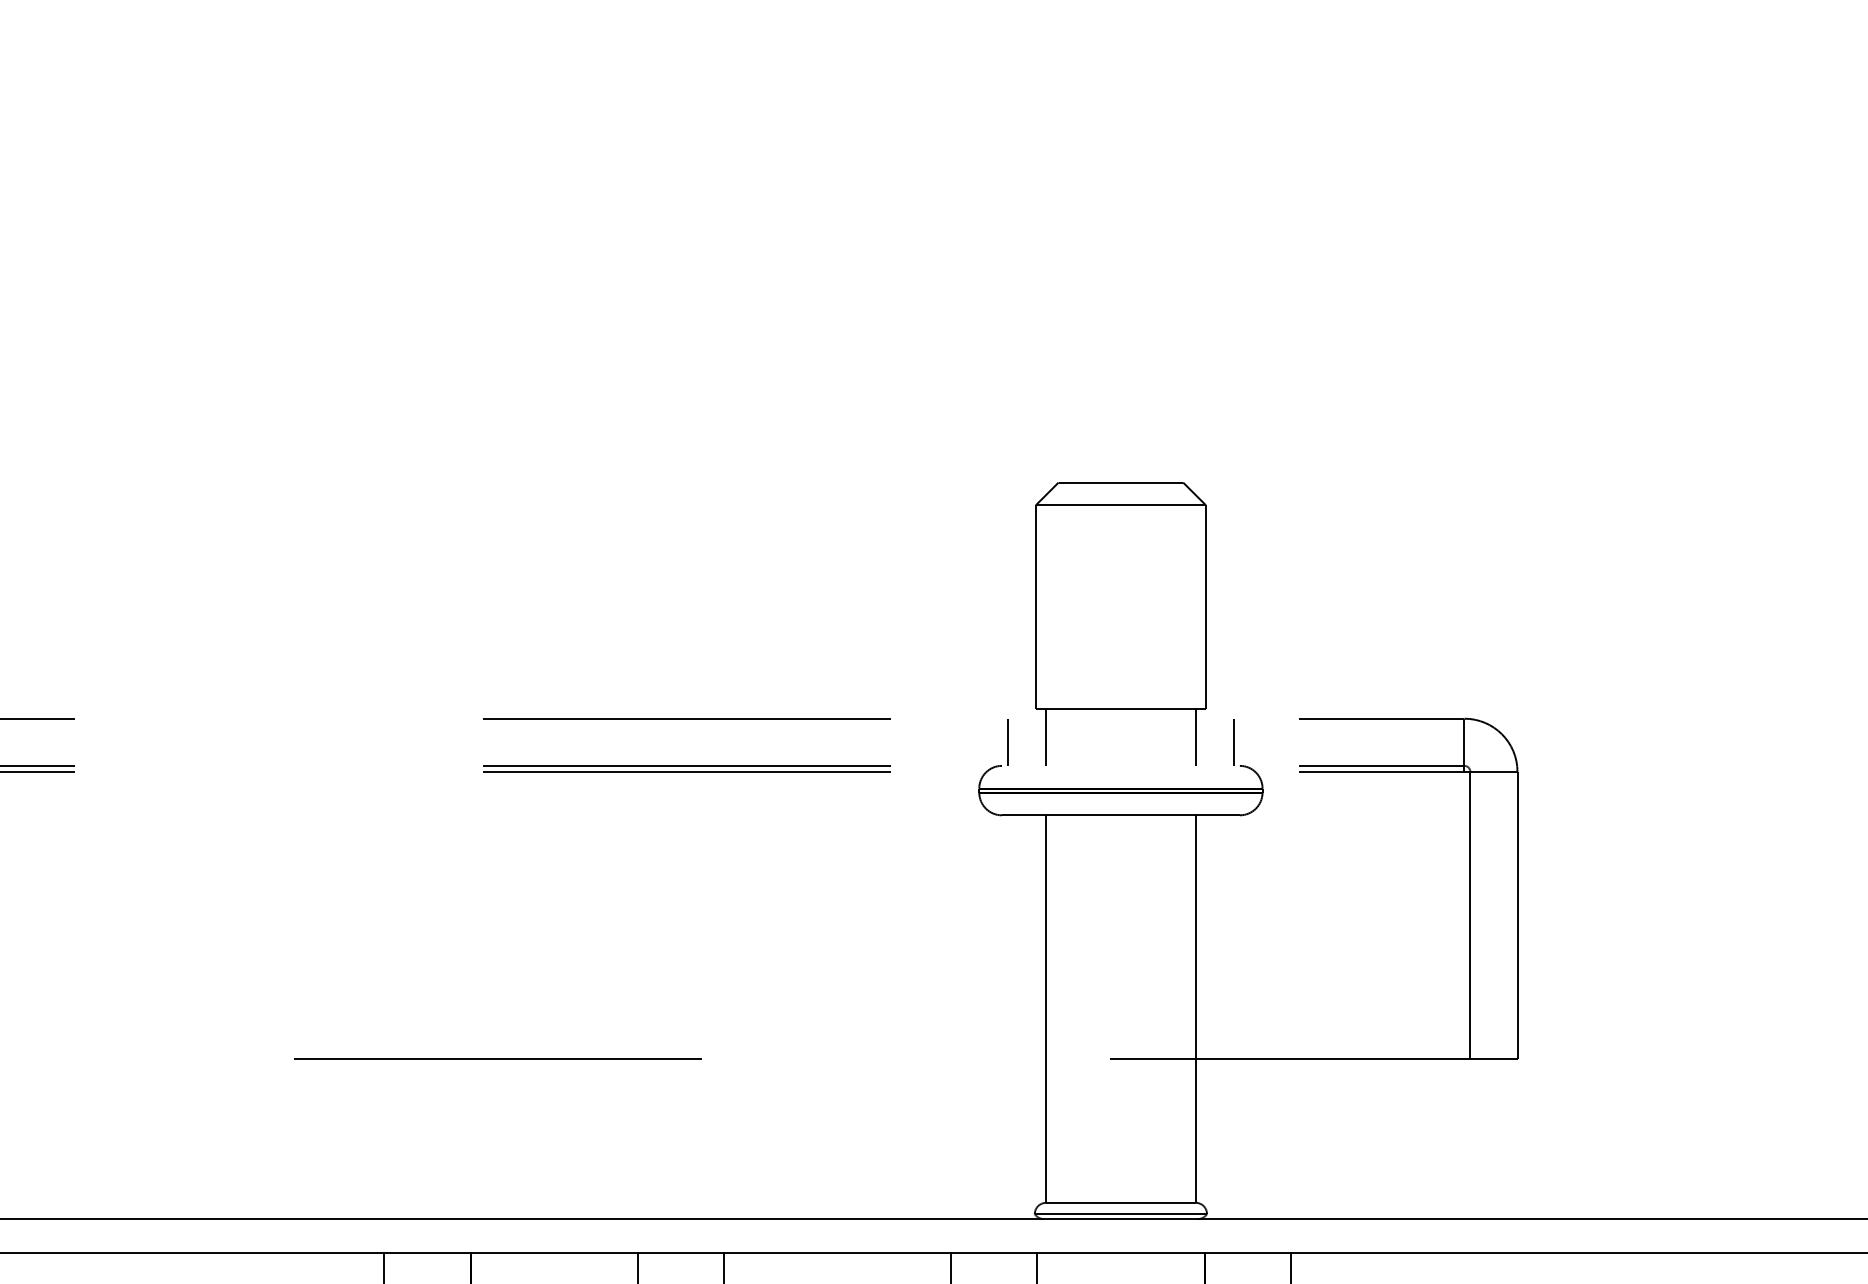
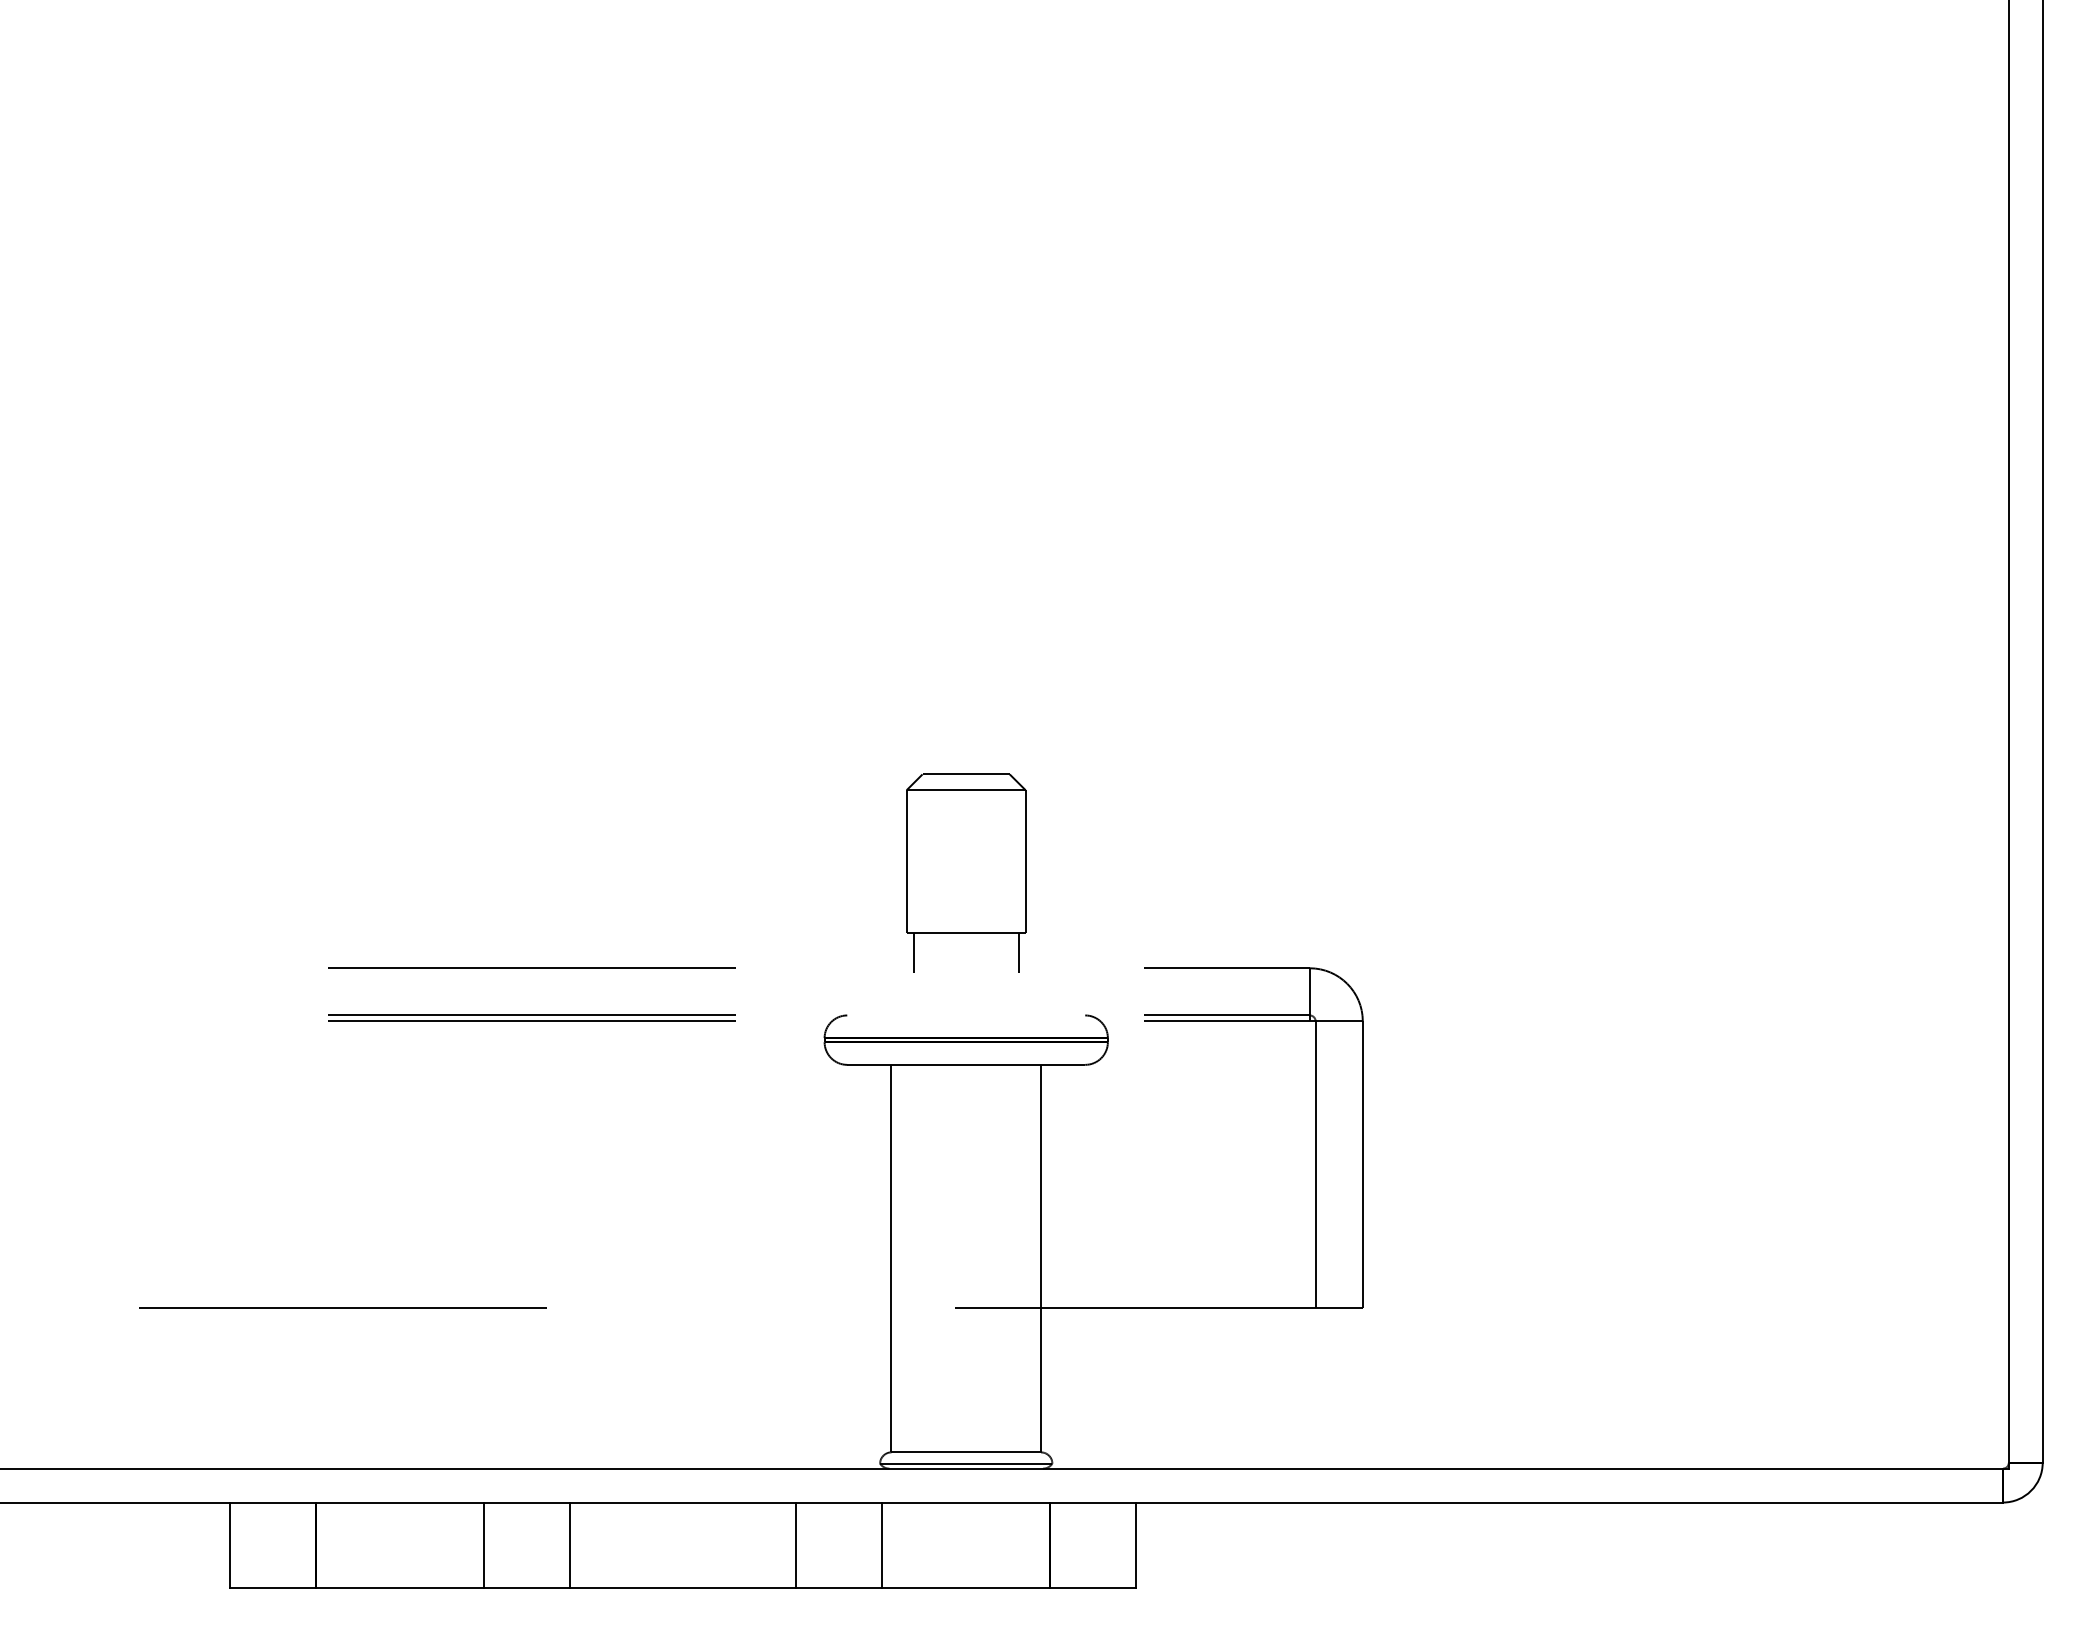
part: (1120, 622) -> (965, 872), size x0.7
line: (1007, 741) -> (852, 991), removed
line: (1234, 741) -> (1079, 991), removed

